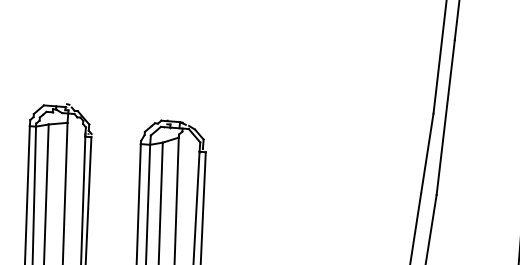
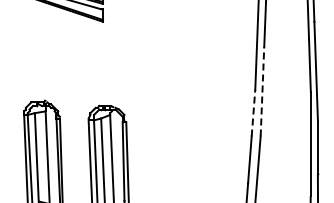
line: (445, 117) -> (262, 91), solid -> dashed
line: (427, 152) -> (253, 112), solid -> dashed

